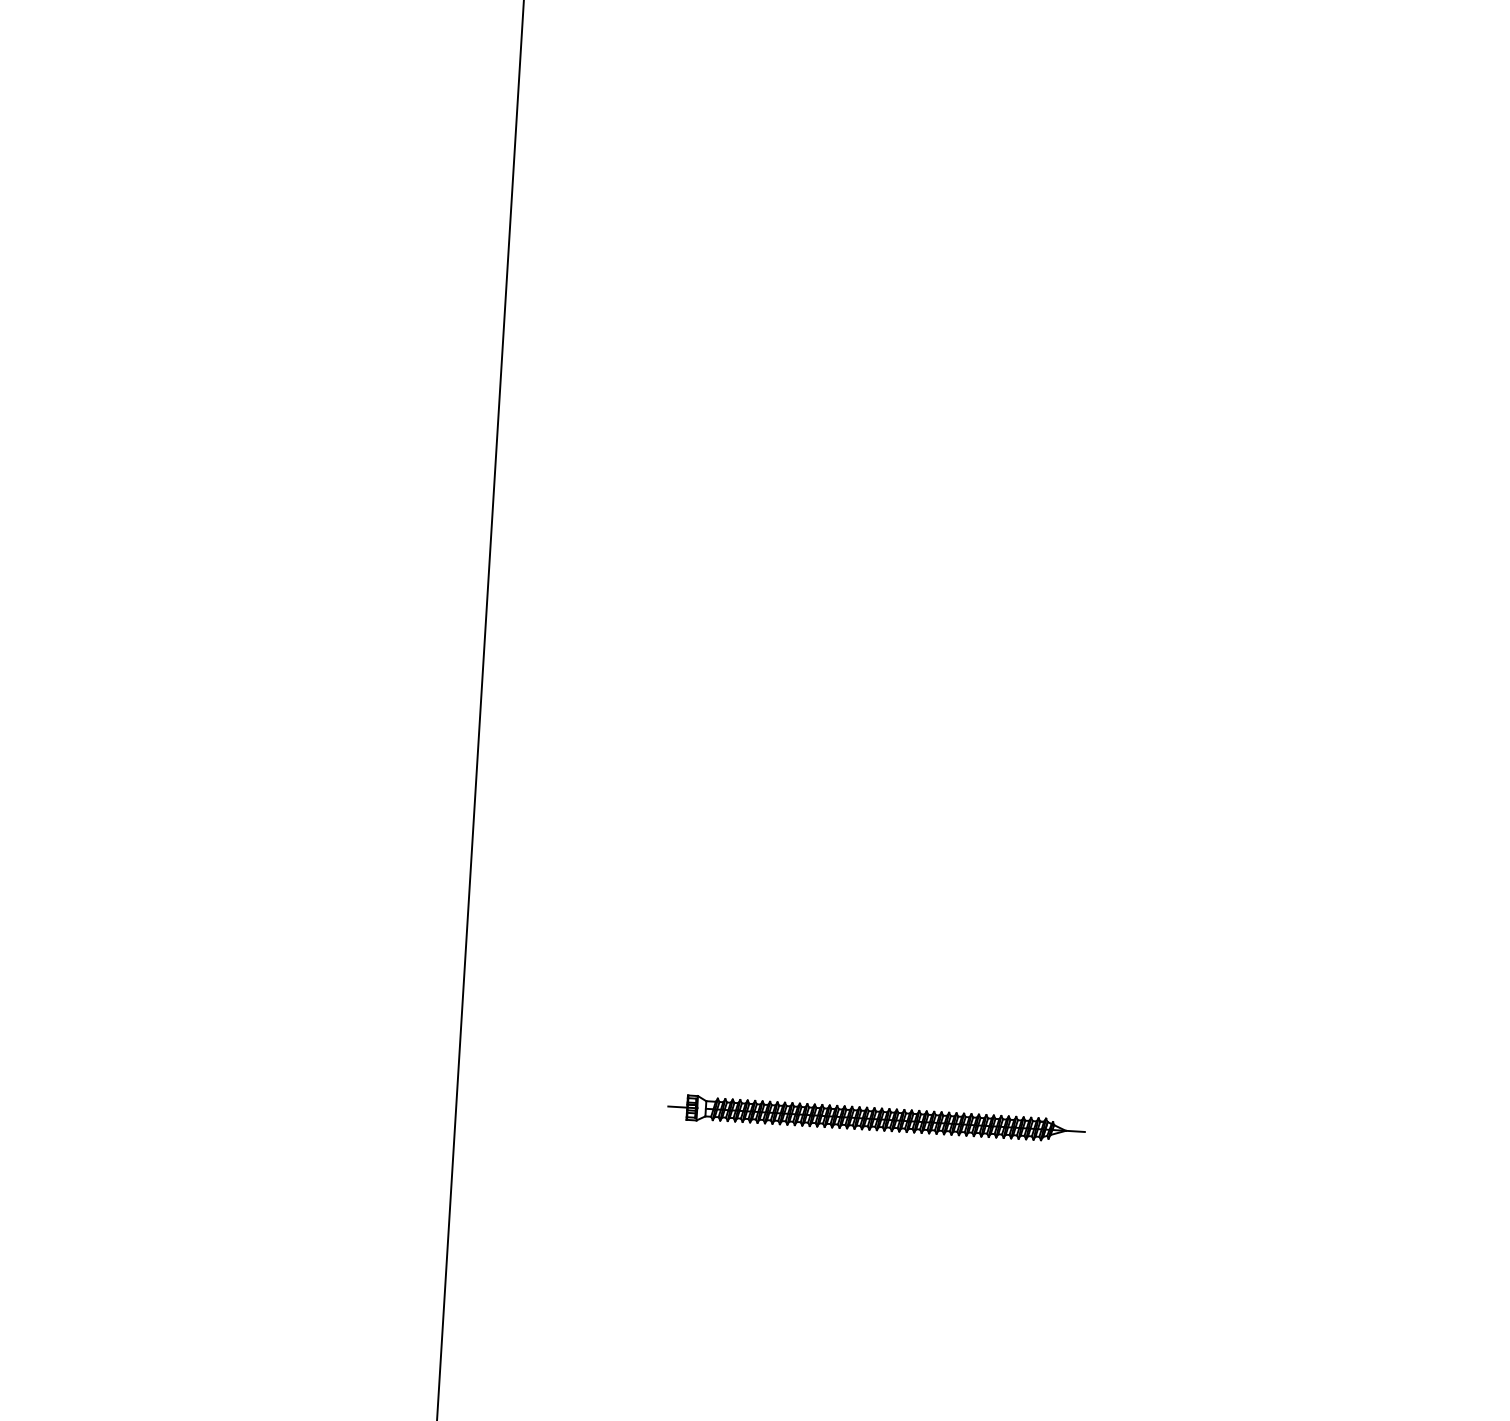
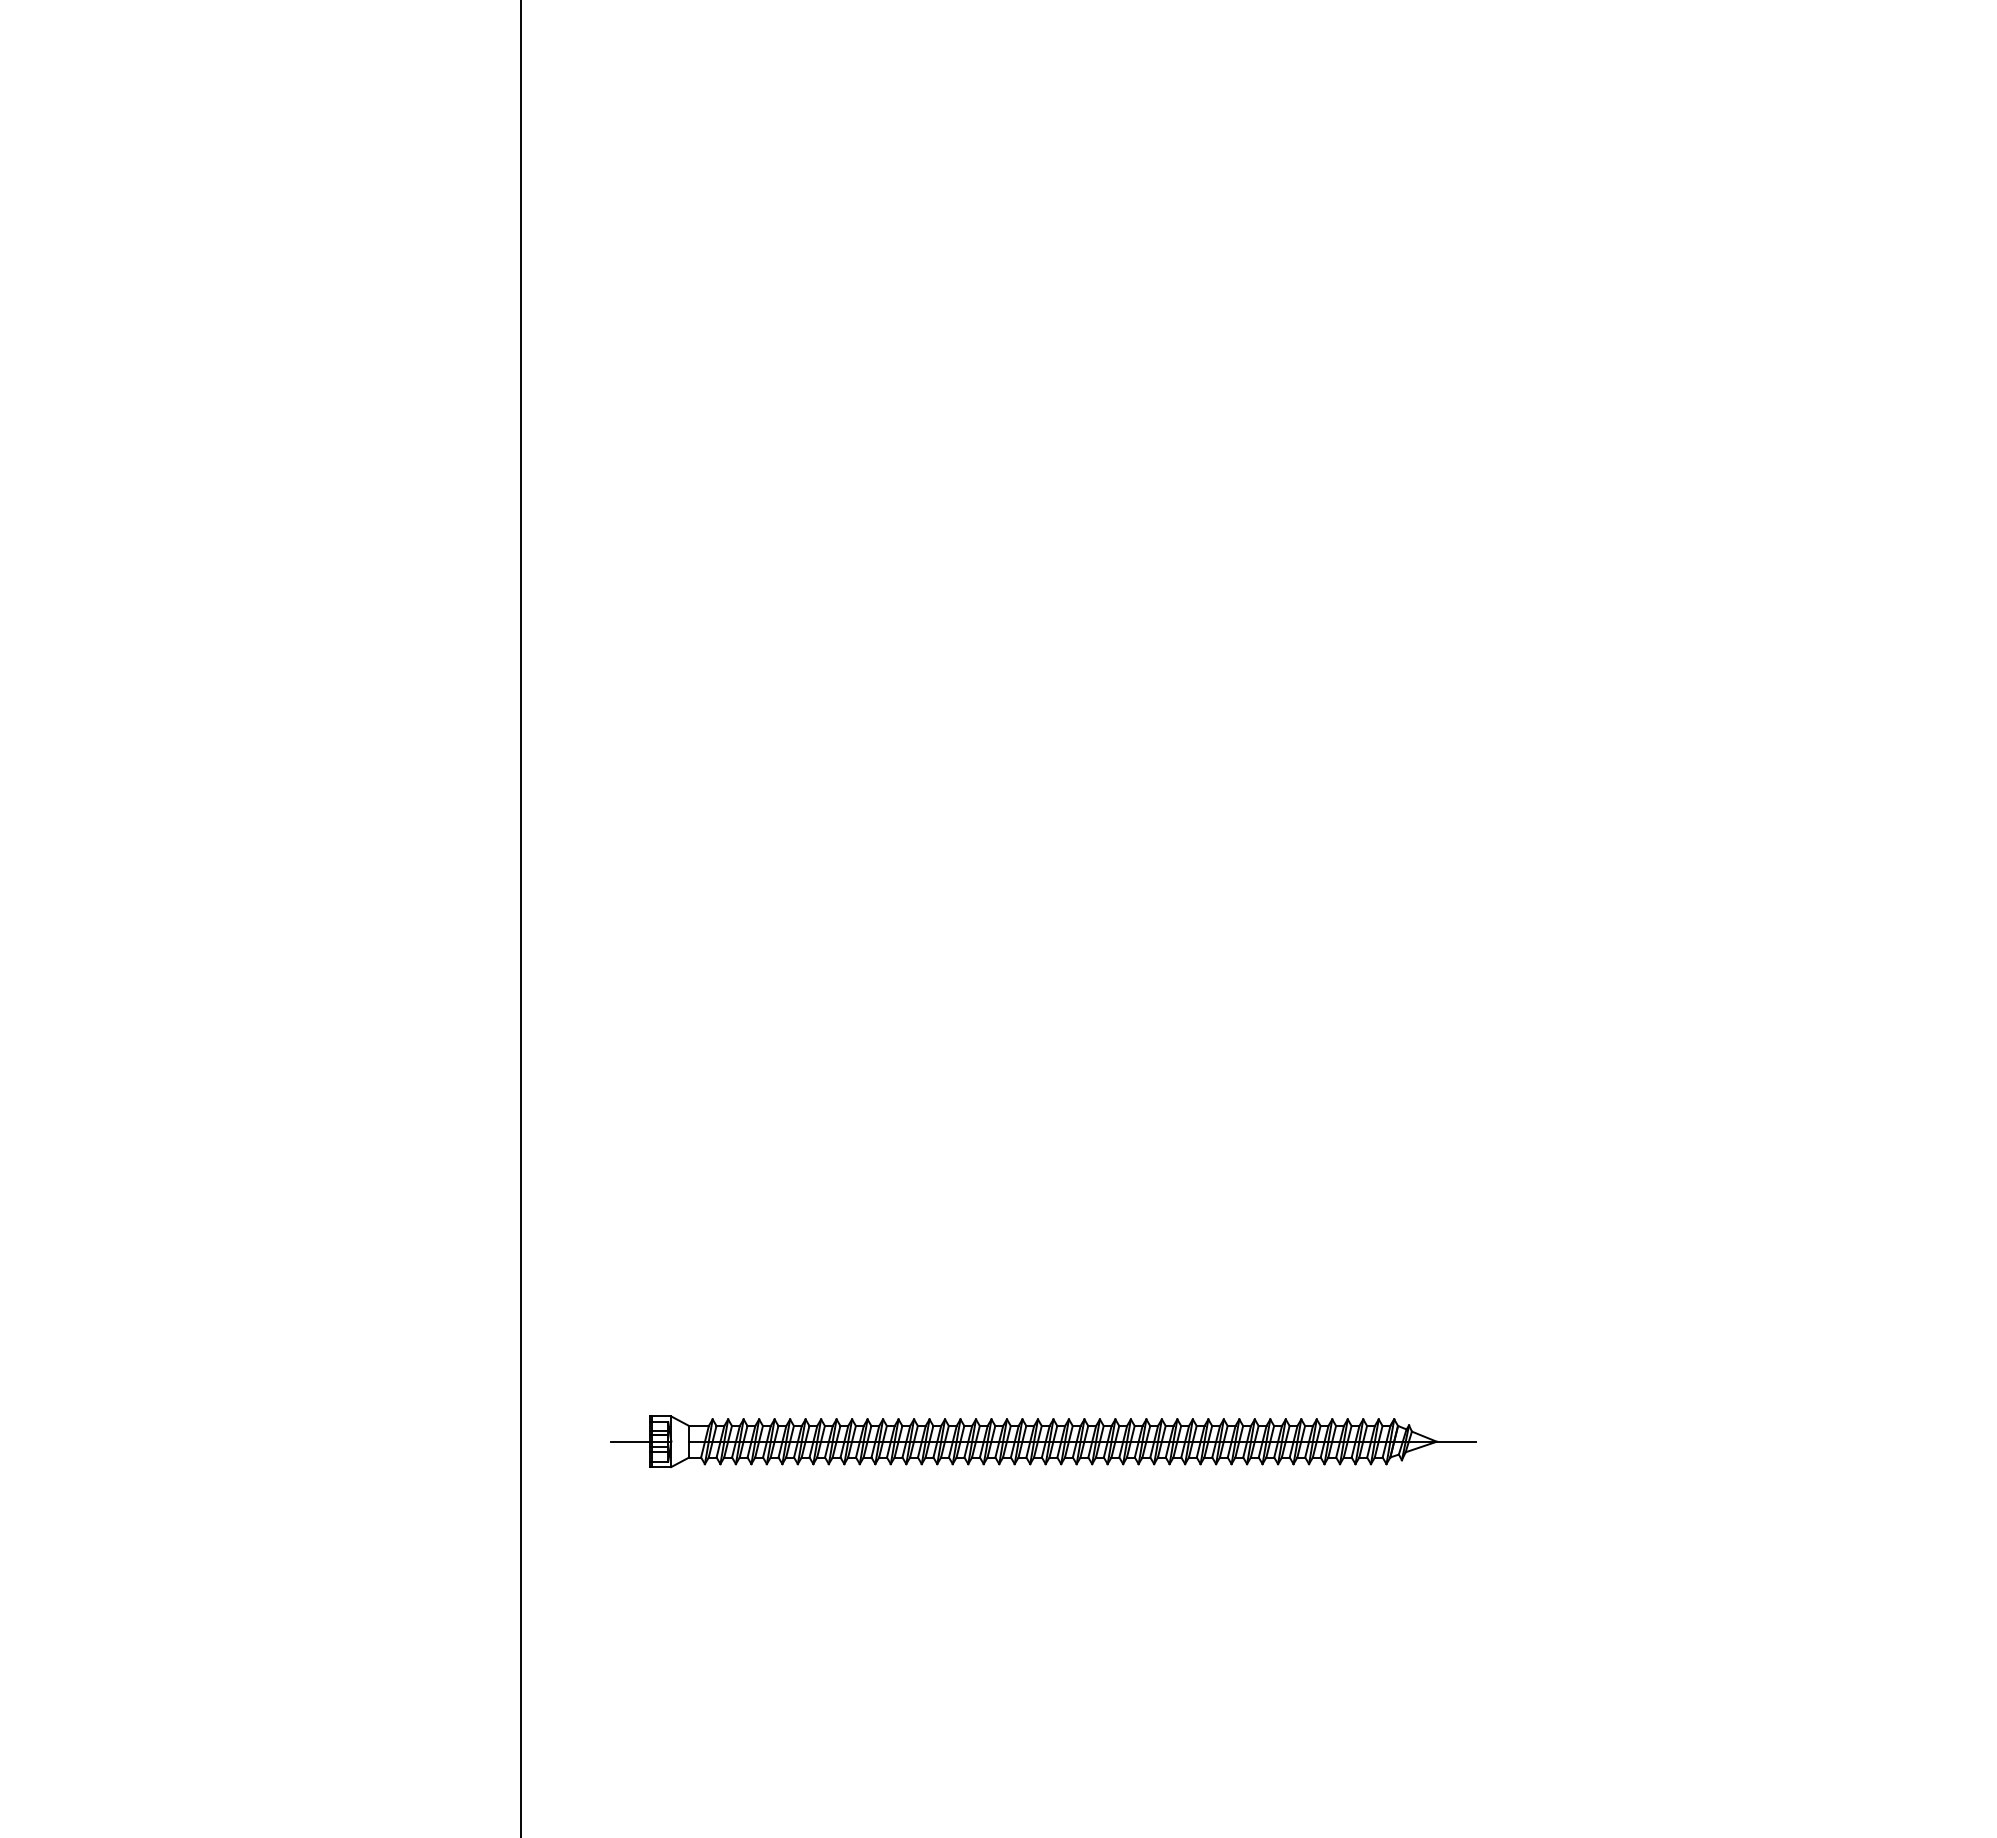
part: (876, 1119) -> (1043, 1441), size x1.67

